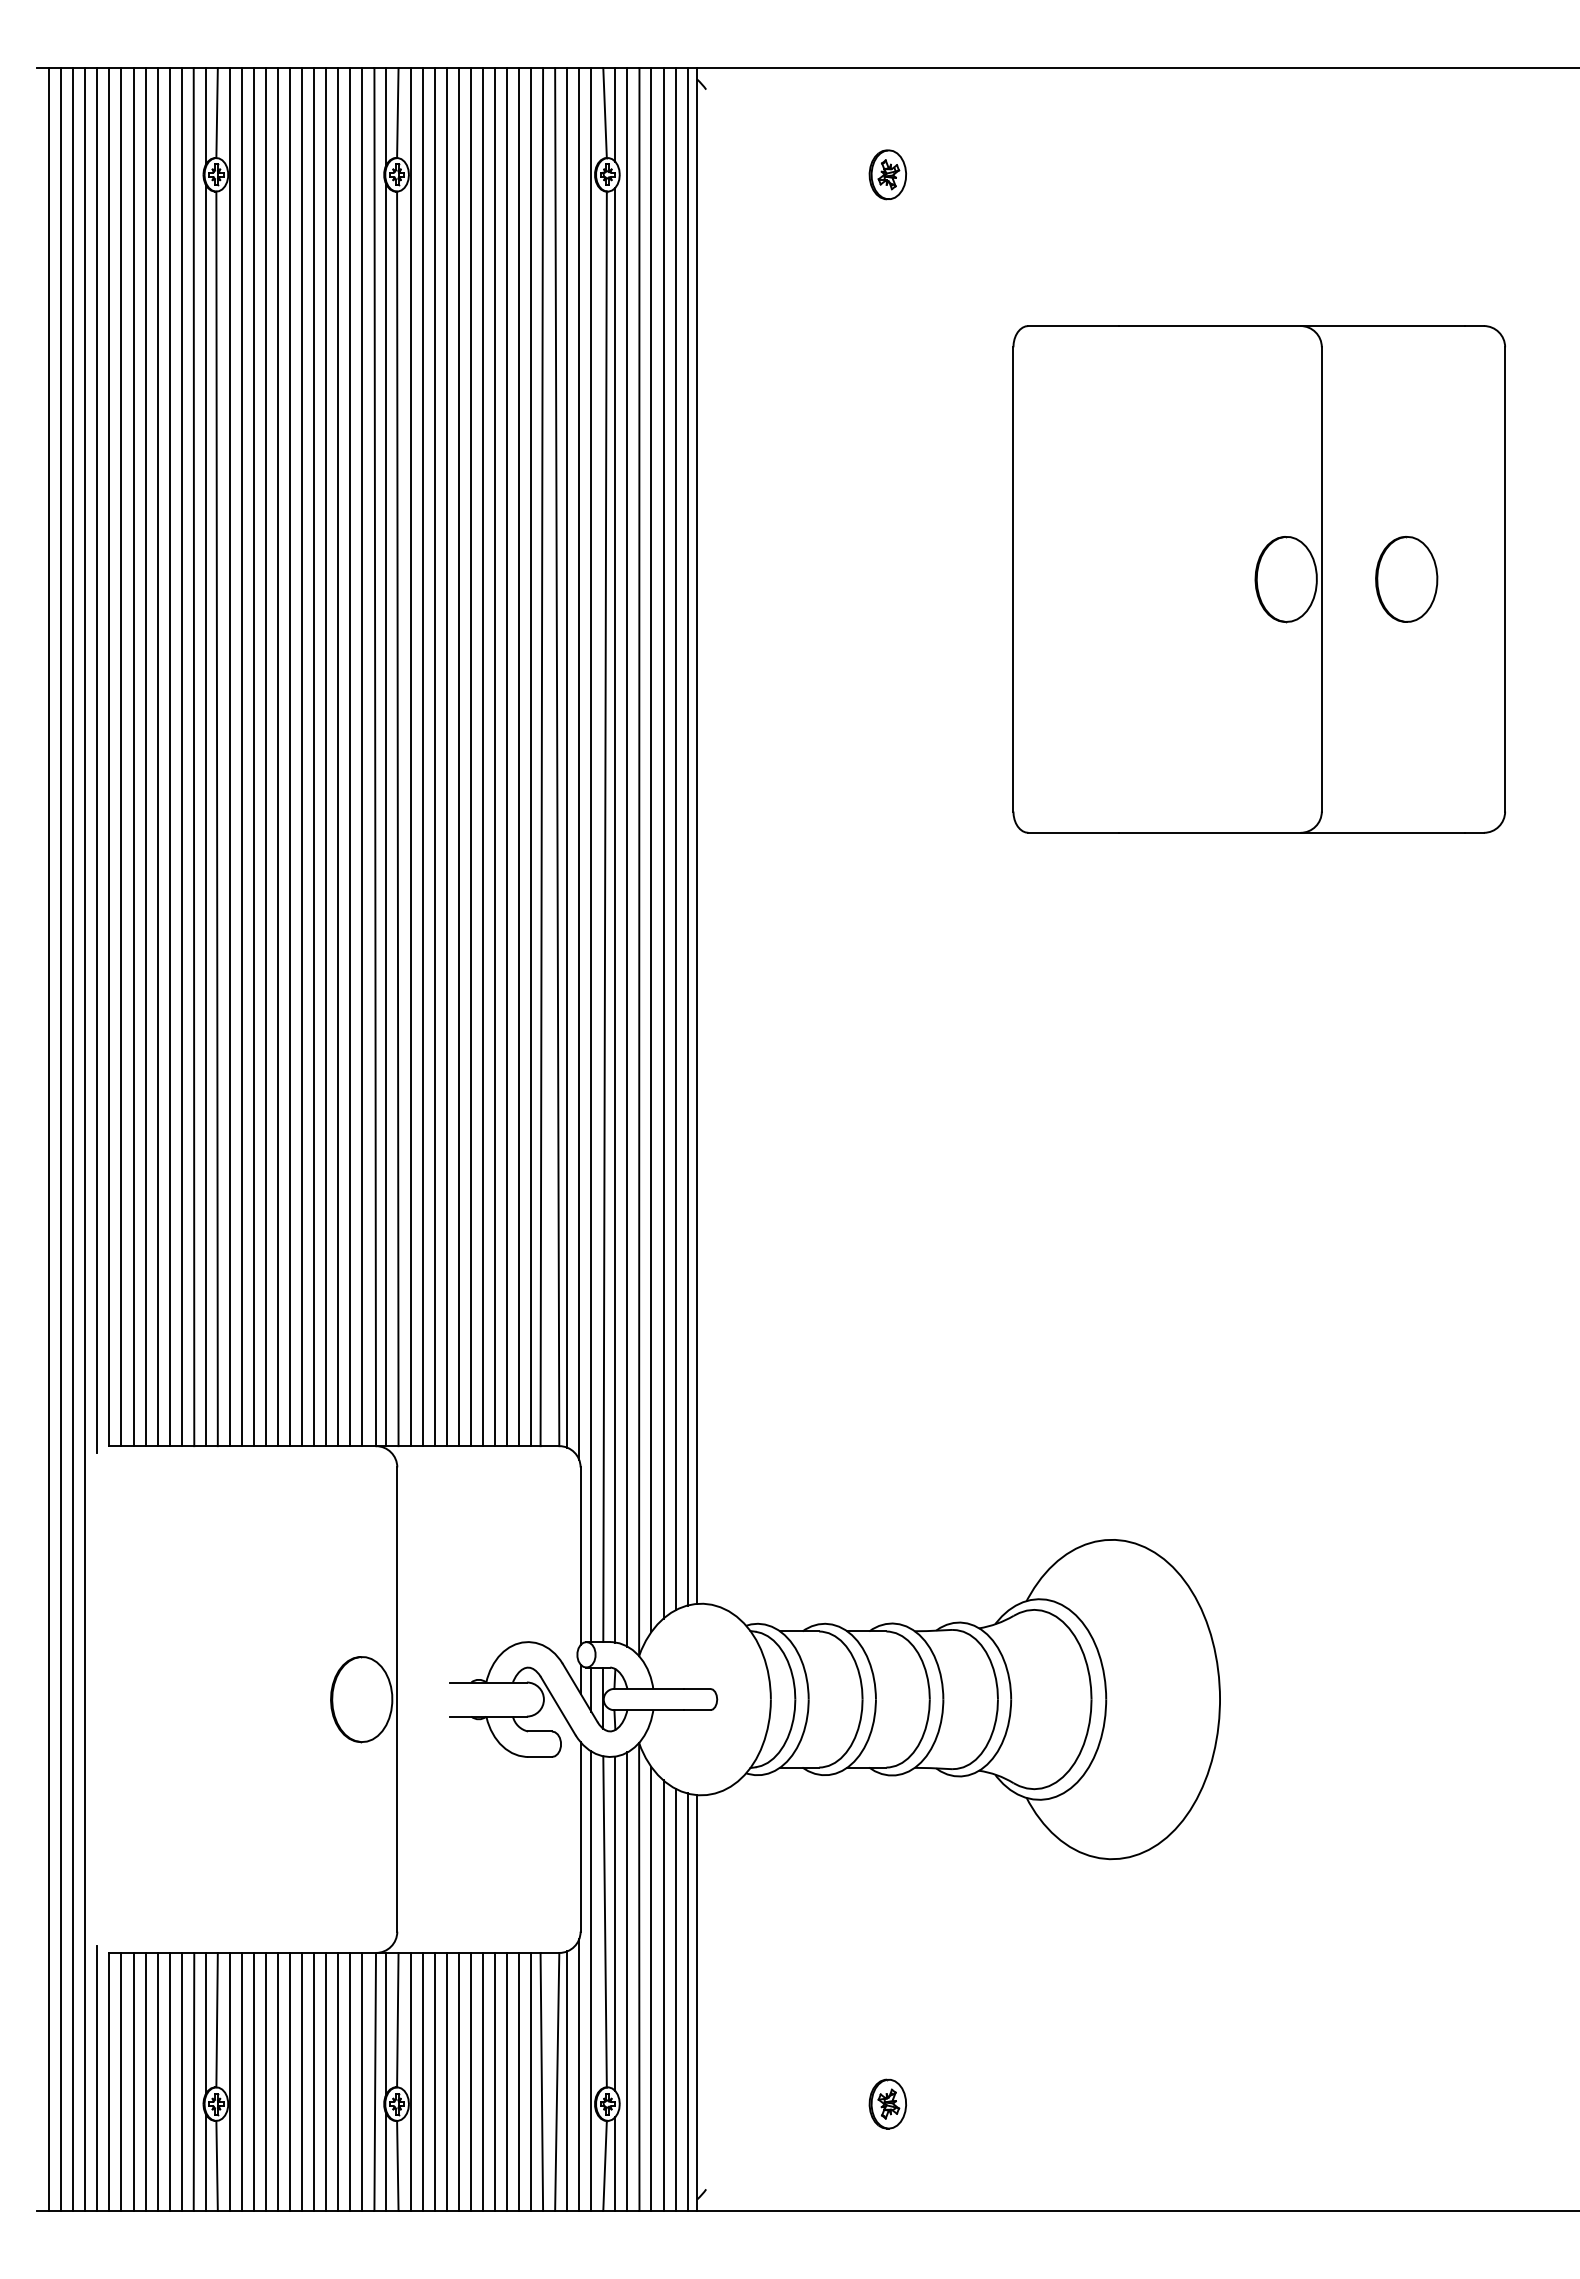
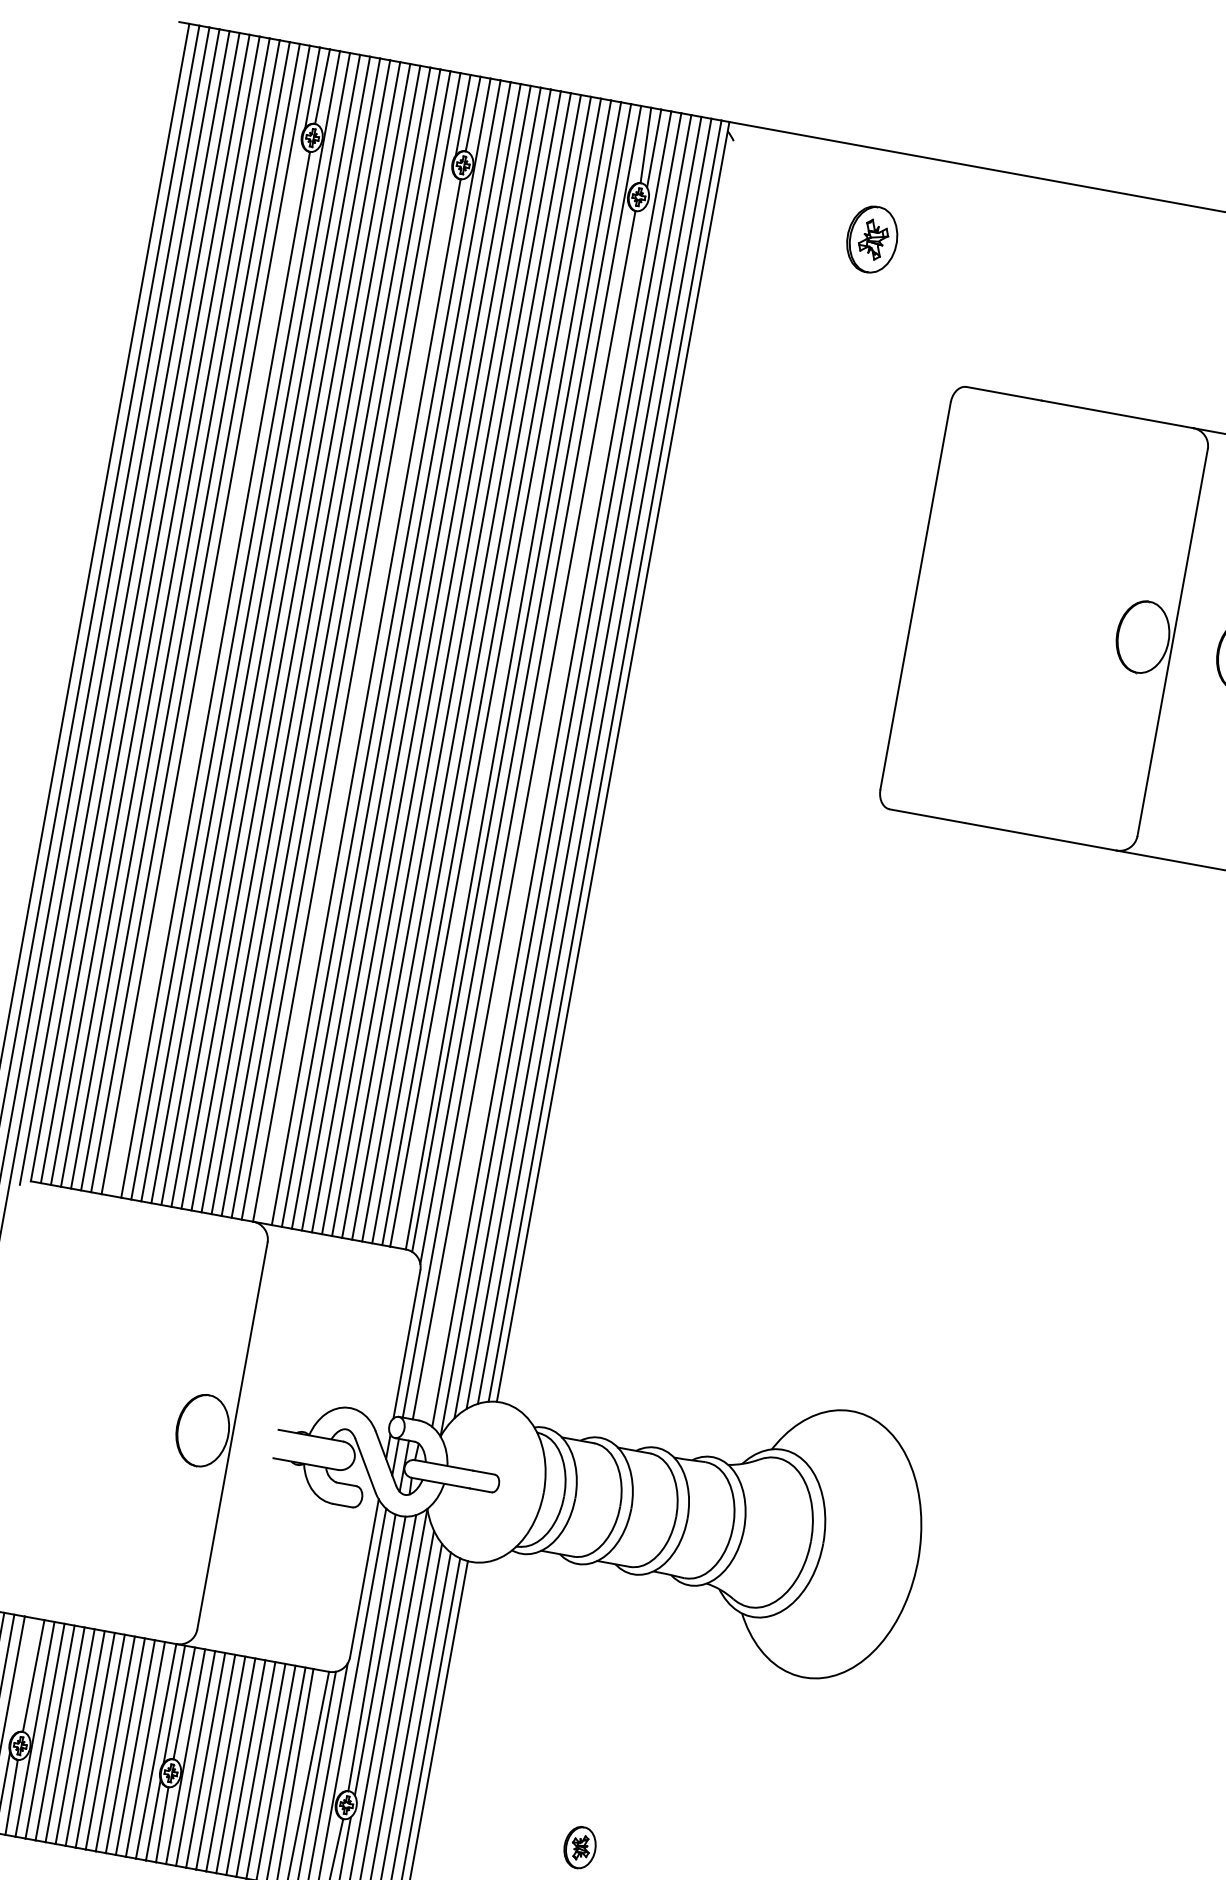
part: (887, 174) -> (871, 239), size x1.6
line: (205, 815) -> (206, 670), removed
line: (386, 815) -> (357, 697), removed
line: (615, 914) -> (533, 814), removed
line: (205, 2023) -> (23, 1677), removed

